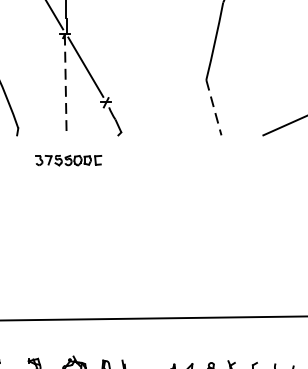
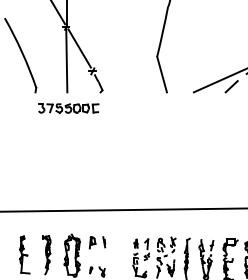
line: (65, 85) -> (66, 60), dashed -> solid
line: (214, 109) -> (162, 75), dashed -> solid
part: (68, 160) -> (68, 108), size x1.43

